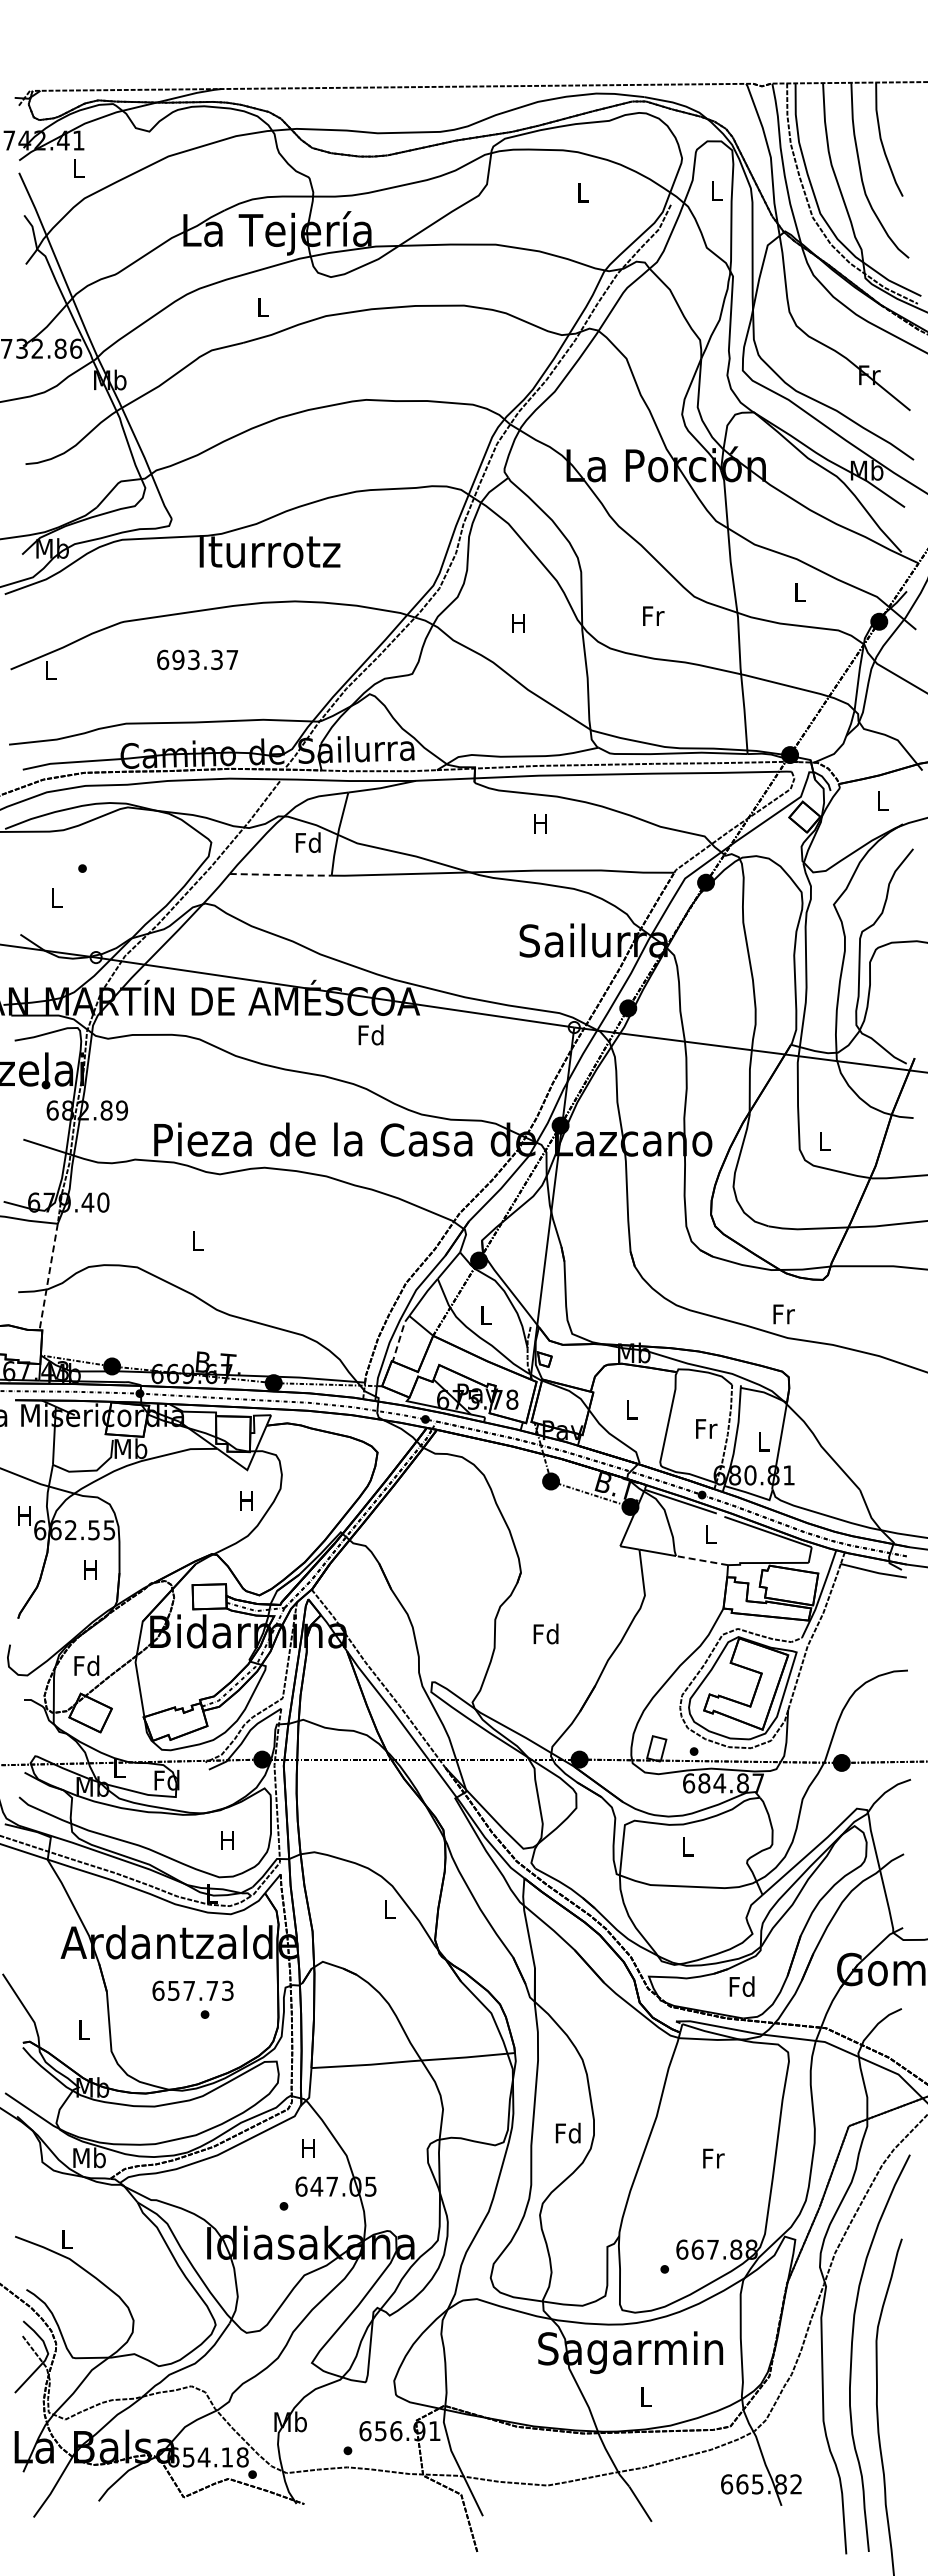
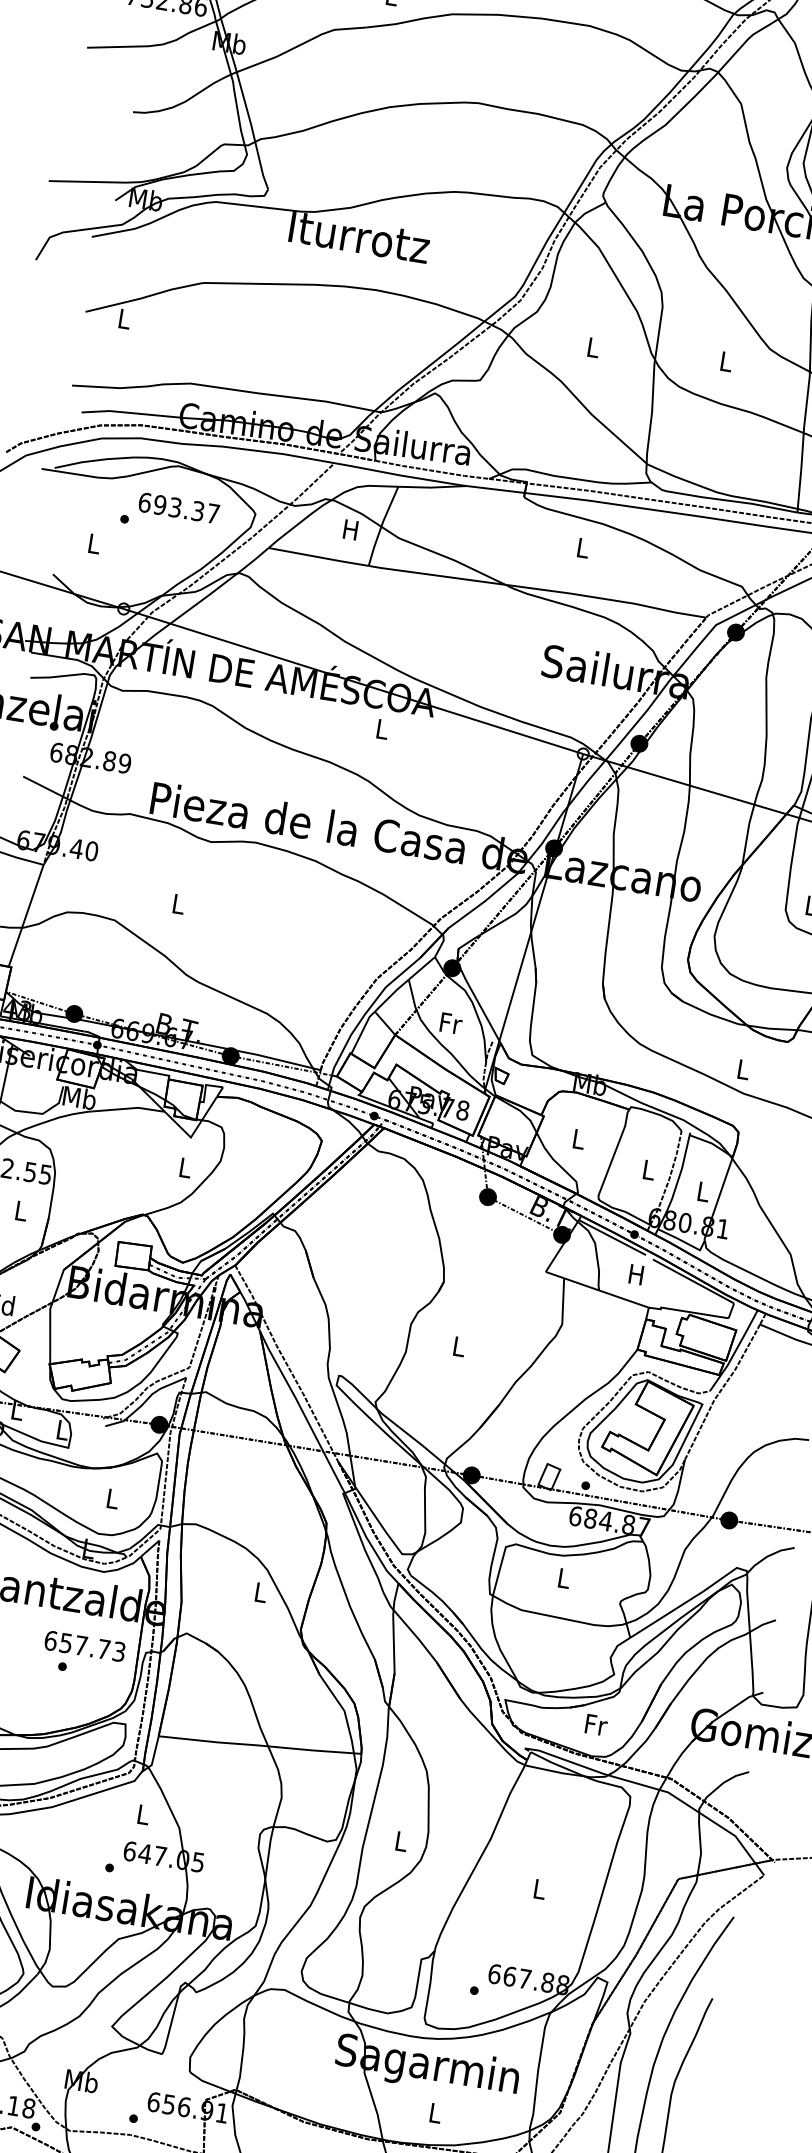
text: (653, 615) -> (726, 361), Fr -> L
text: (518, 623) -> (592, 347), H -> L
text: (197, 659) -> (178, 507), moved
text: (540, 823) -> (582, 547), H -> L
text: (307, 842) -> (350, 529), Fd -> H
line: (281, 875) -> (319, 557), dashed -> solid
text: (370, 1034) -> (381, 728), Fd -> L
line: (48, 1277) -> (25, 916), dashed -> solid
text: (783, 1314) -> (743, 1069), Fr -> L
text: (486, 1315) -> (450, 1023), L -> Fr
line: (400, 1338) -> (362, 1032), dashed -> solid
text: (706, 1428) -> (649, 1169), Fr -> L
text: (246, 1500) -> (185, 1167), H -> L
text: (710, 1534) -> (636, 1274), L -> H
line: (701, 1560) -> (623, 1298), dashed -> solid
text: (90, 1569) -> (20, 1210), H -> L
text: (545, 1633) -> (458, 1345), Fd -> L
text: (166, 1779) -> (62, 1429), Fd -> L
text: (227, 1840) -> (112, 1498), H -> L
text: (741, 1986) -> (594, 1724), Fd -> Fr
text: (192, 1990) -> (84, 1645), moved
text: (567, 2132) -> (400, 1840), Fd -> L
text: (308, 2148) -> (142, 1814), H -> L
text: (713, 2158) -> (539, 1889), Fr -> L

